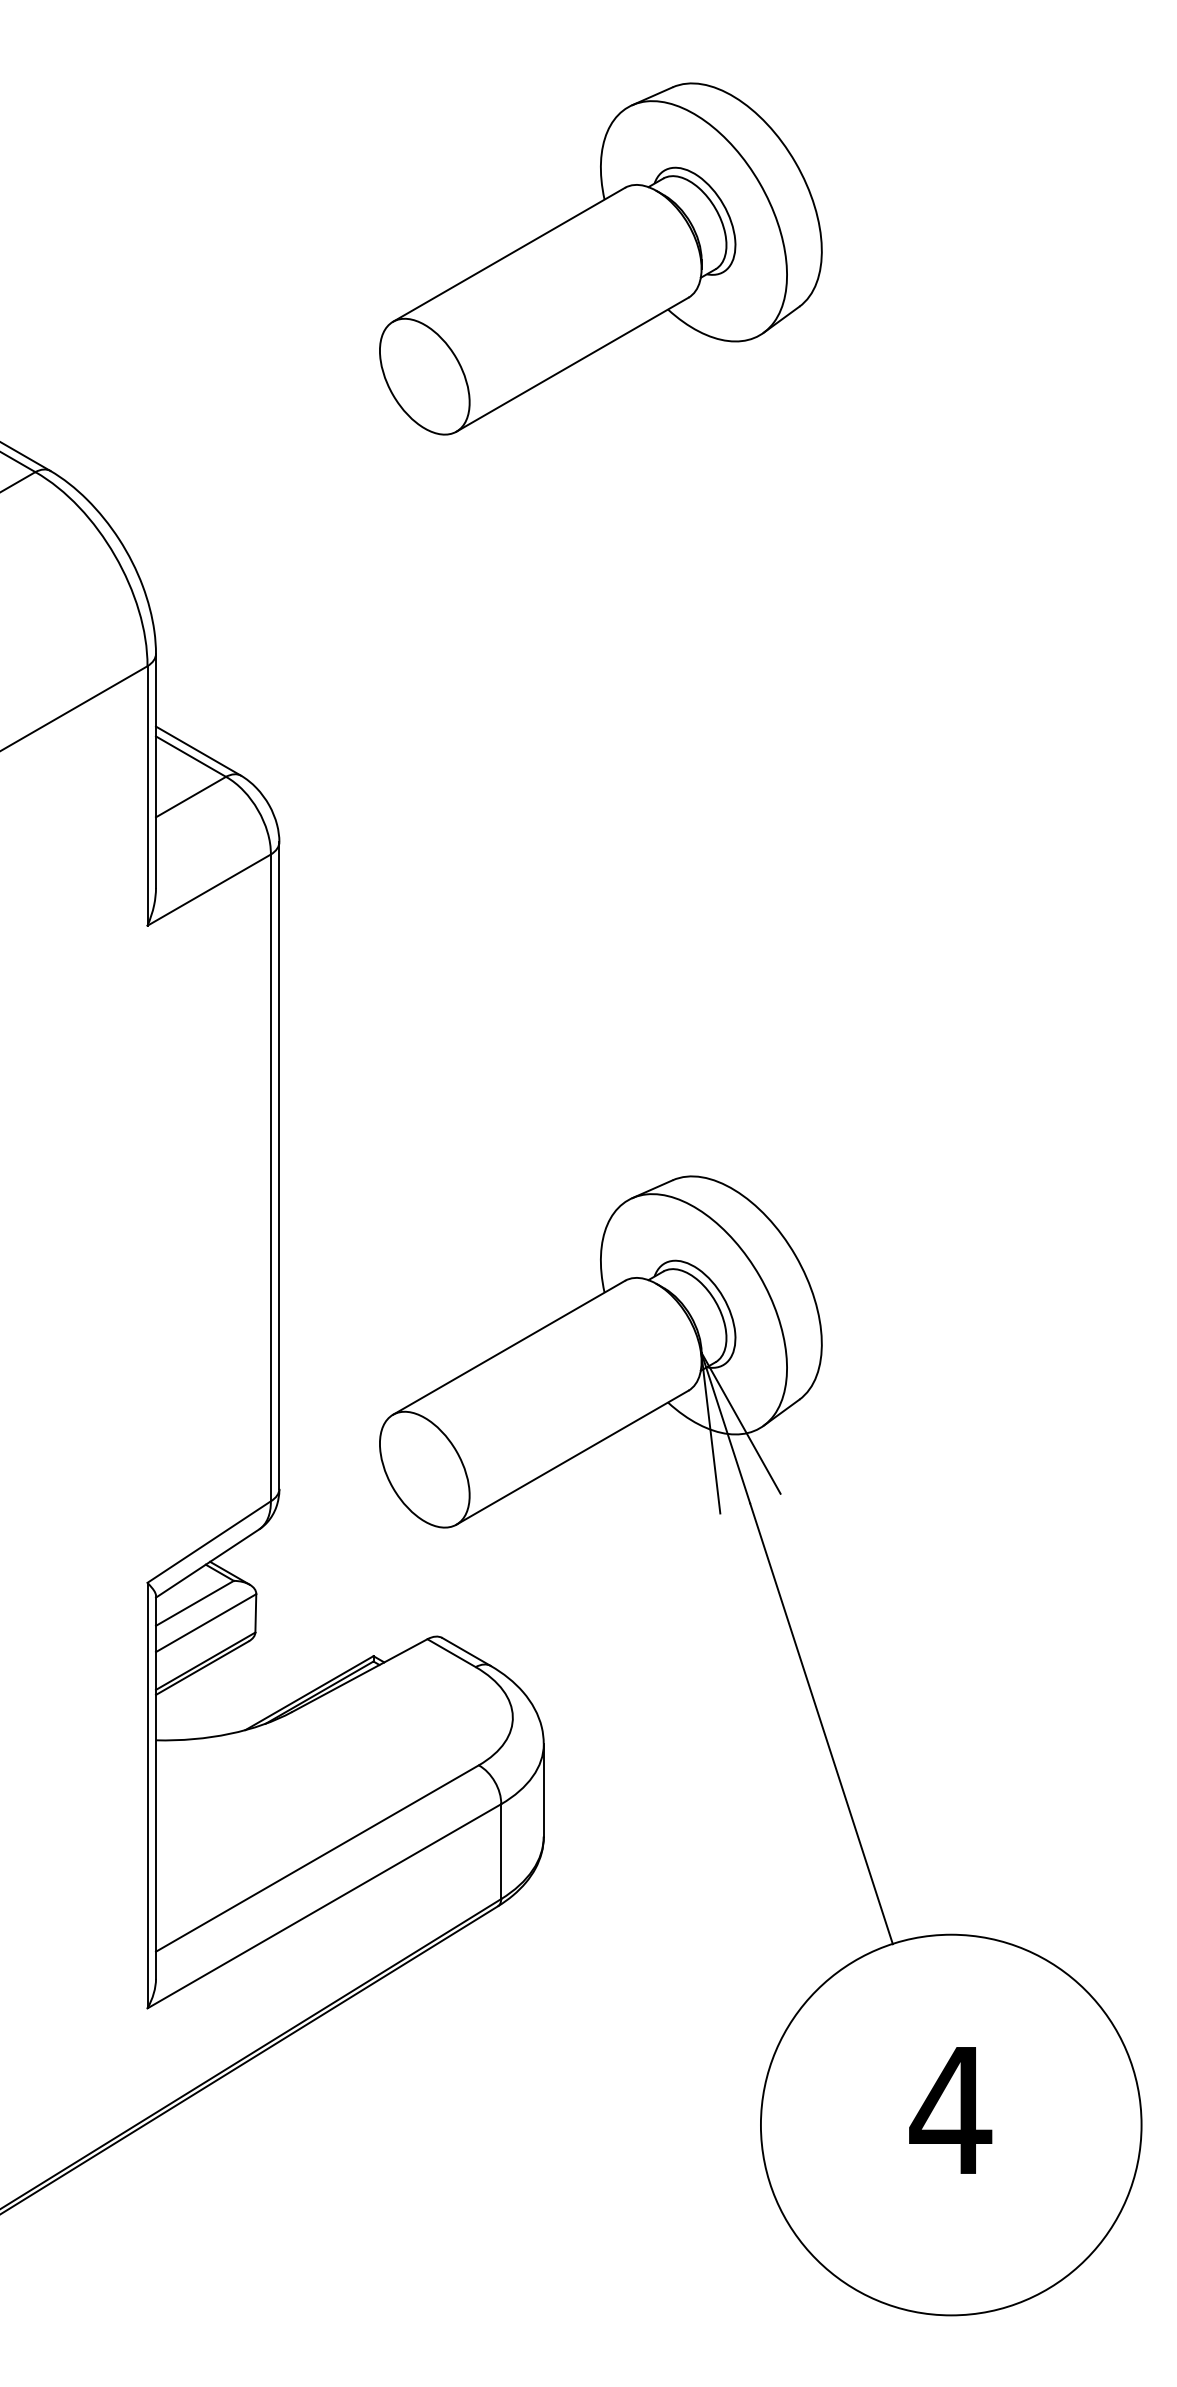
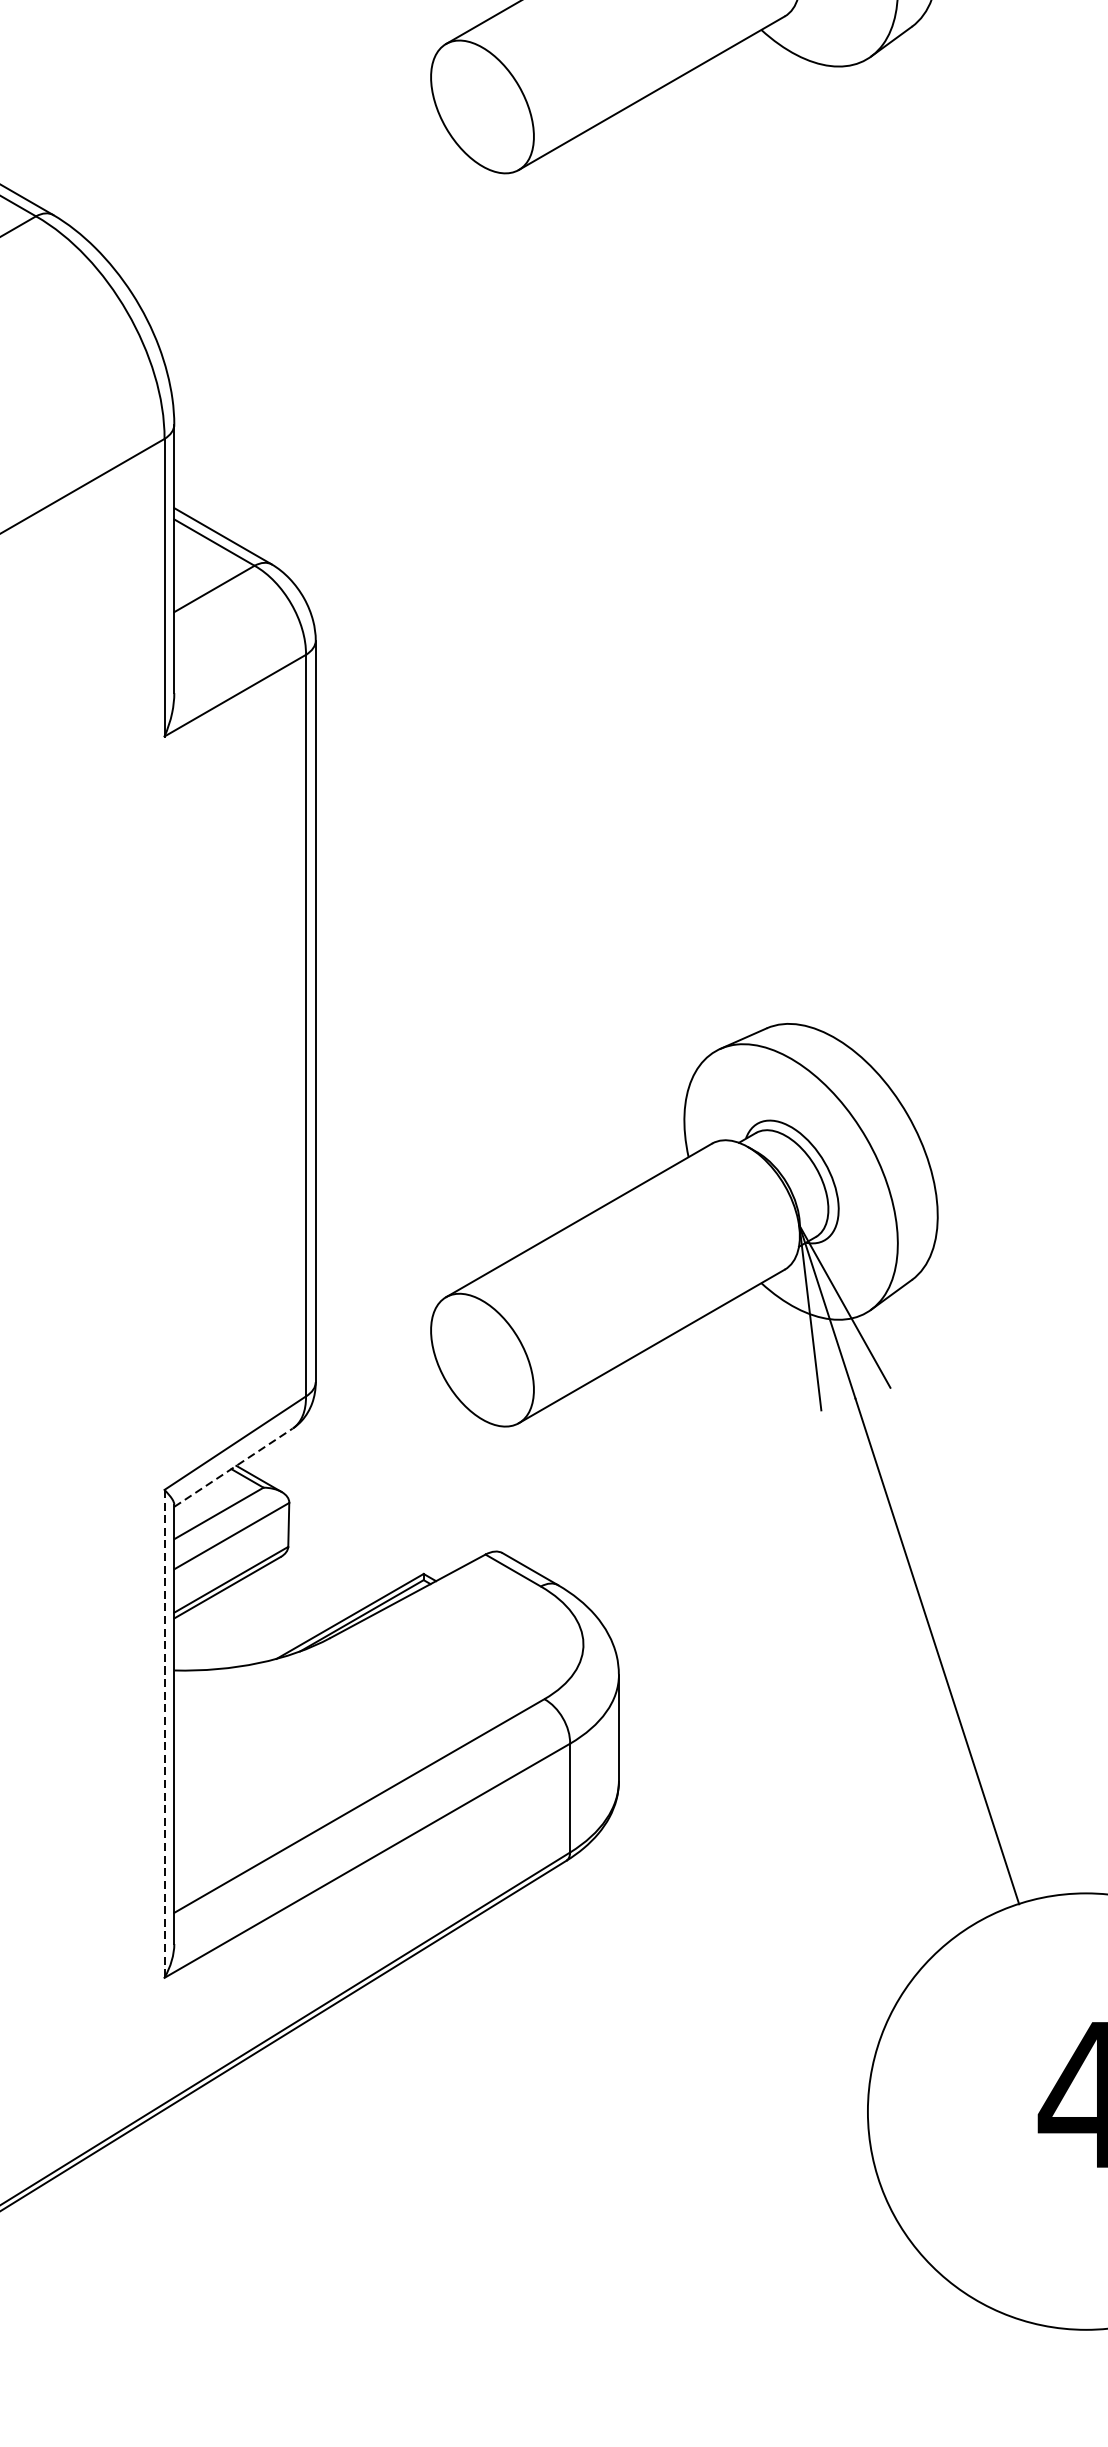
line: (207, 1563) -> (233, 1467), solid -> dashed
line: (147, 1795) -> (164, 1733), solid -> dashed

